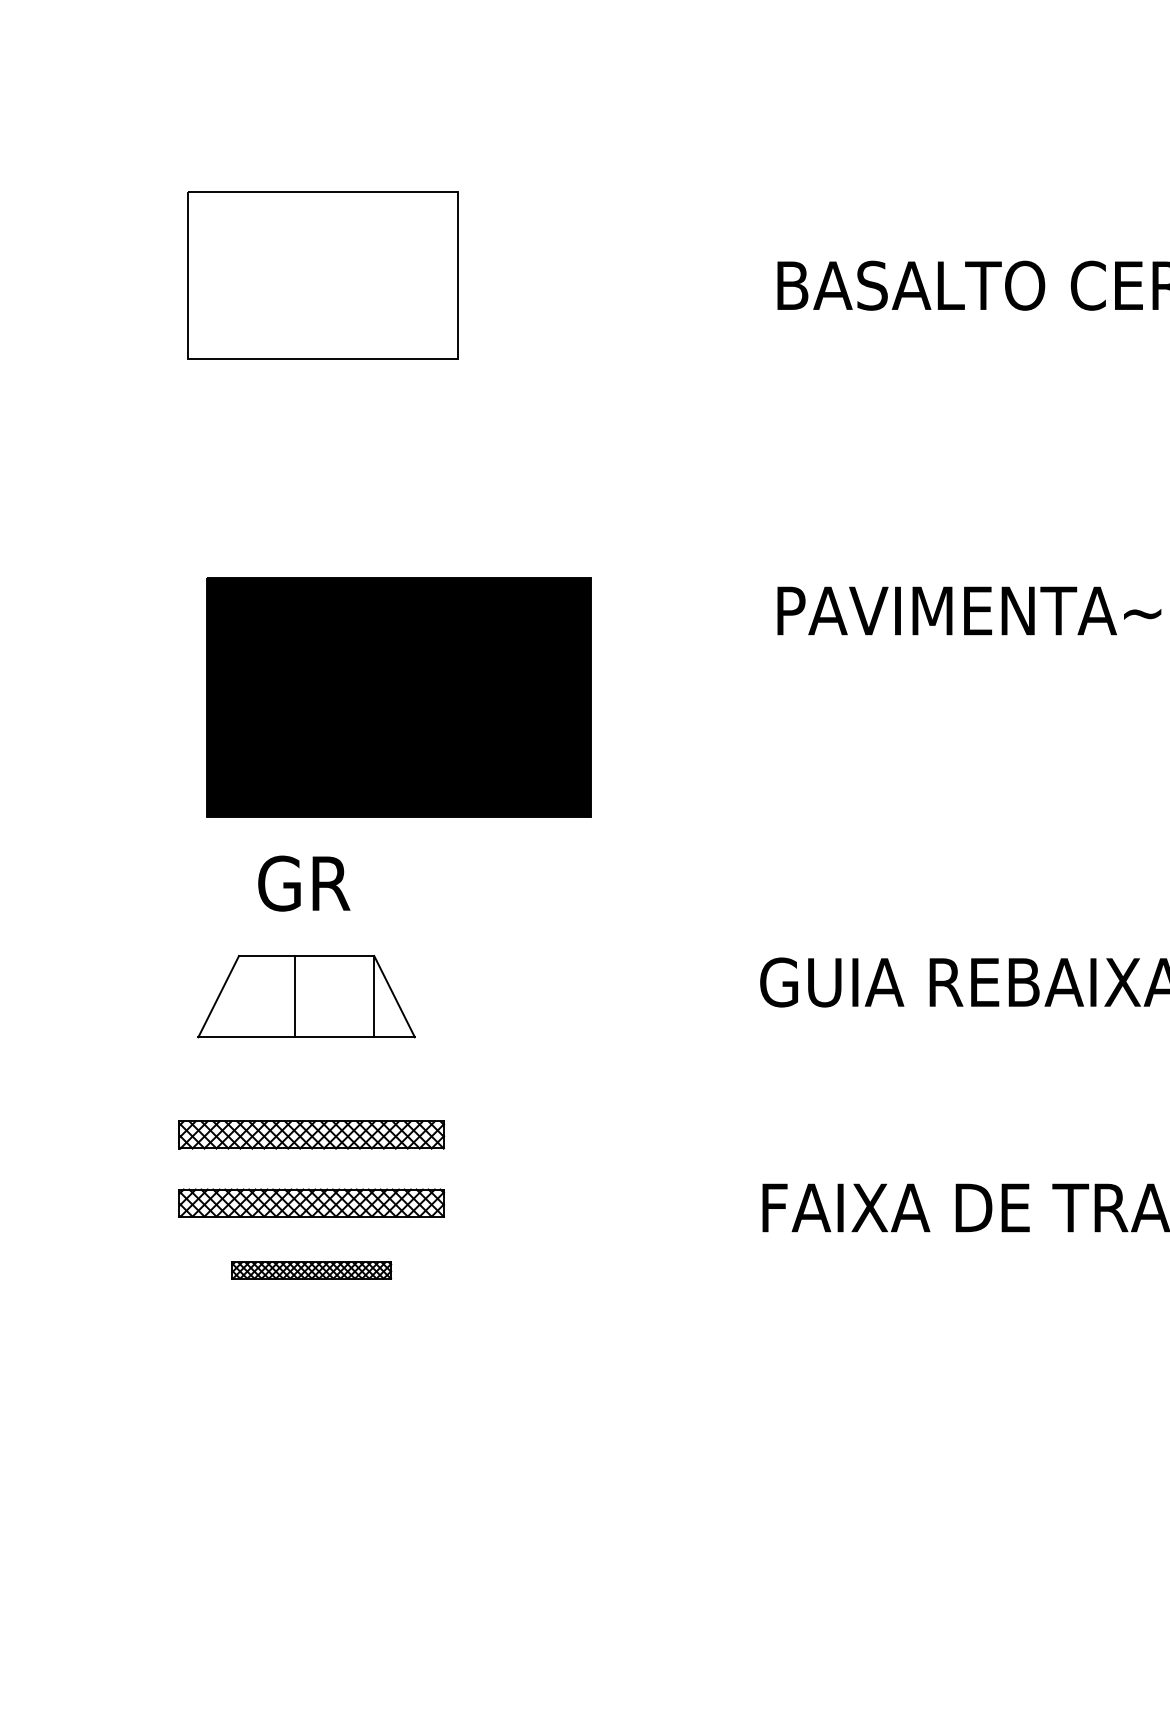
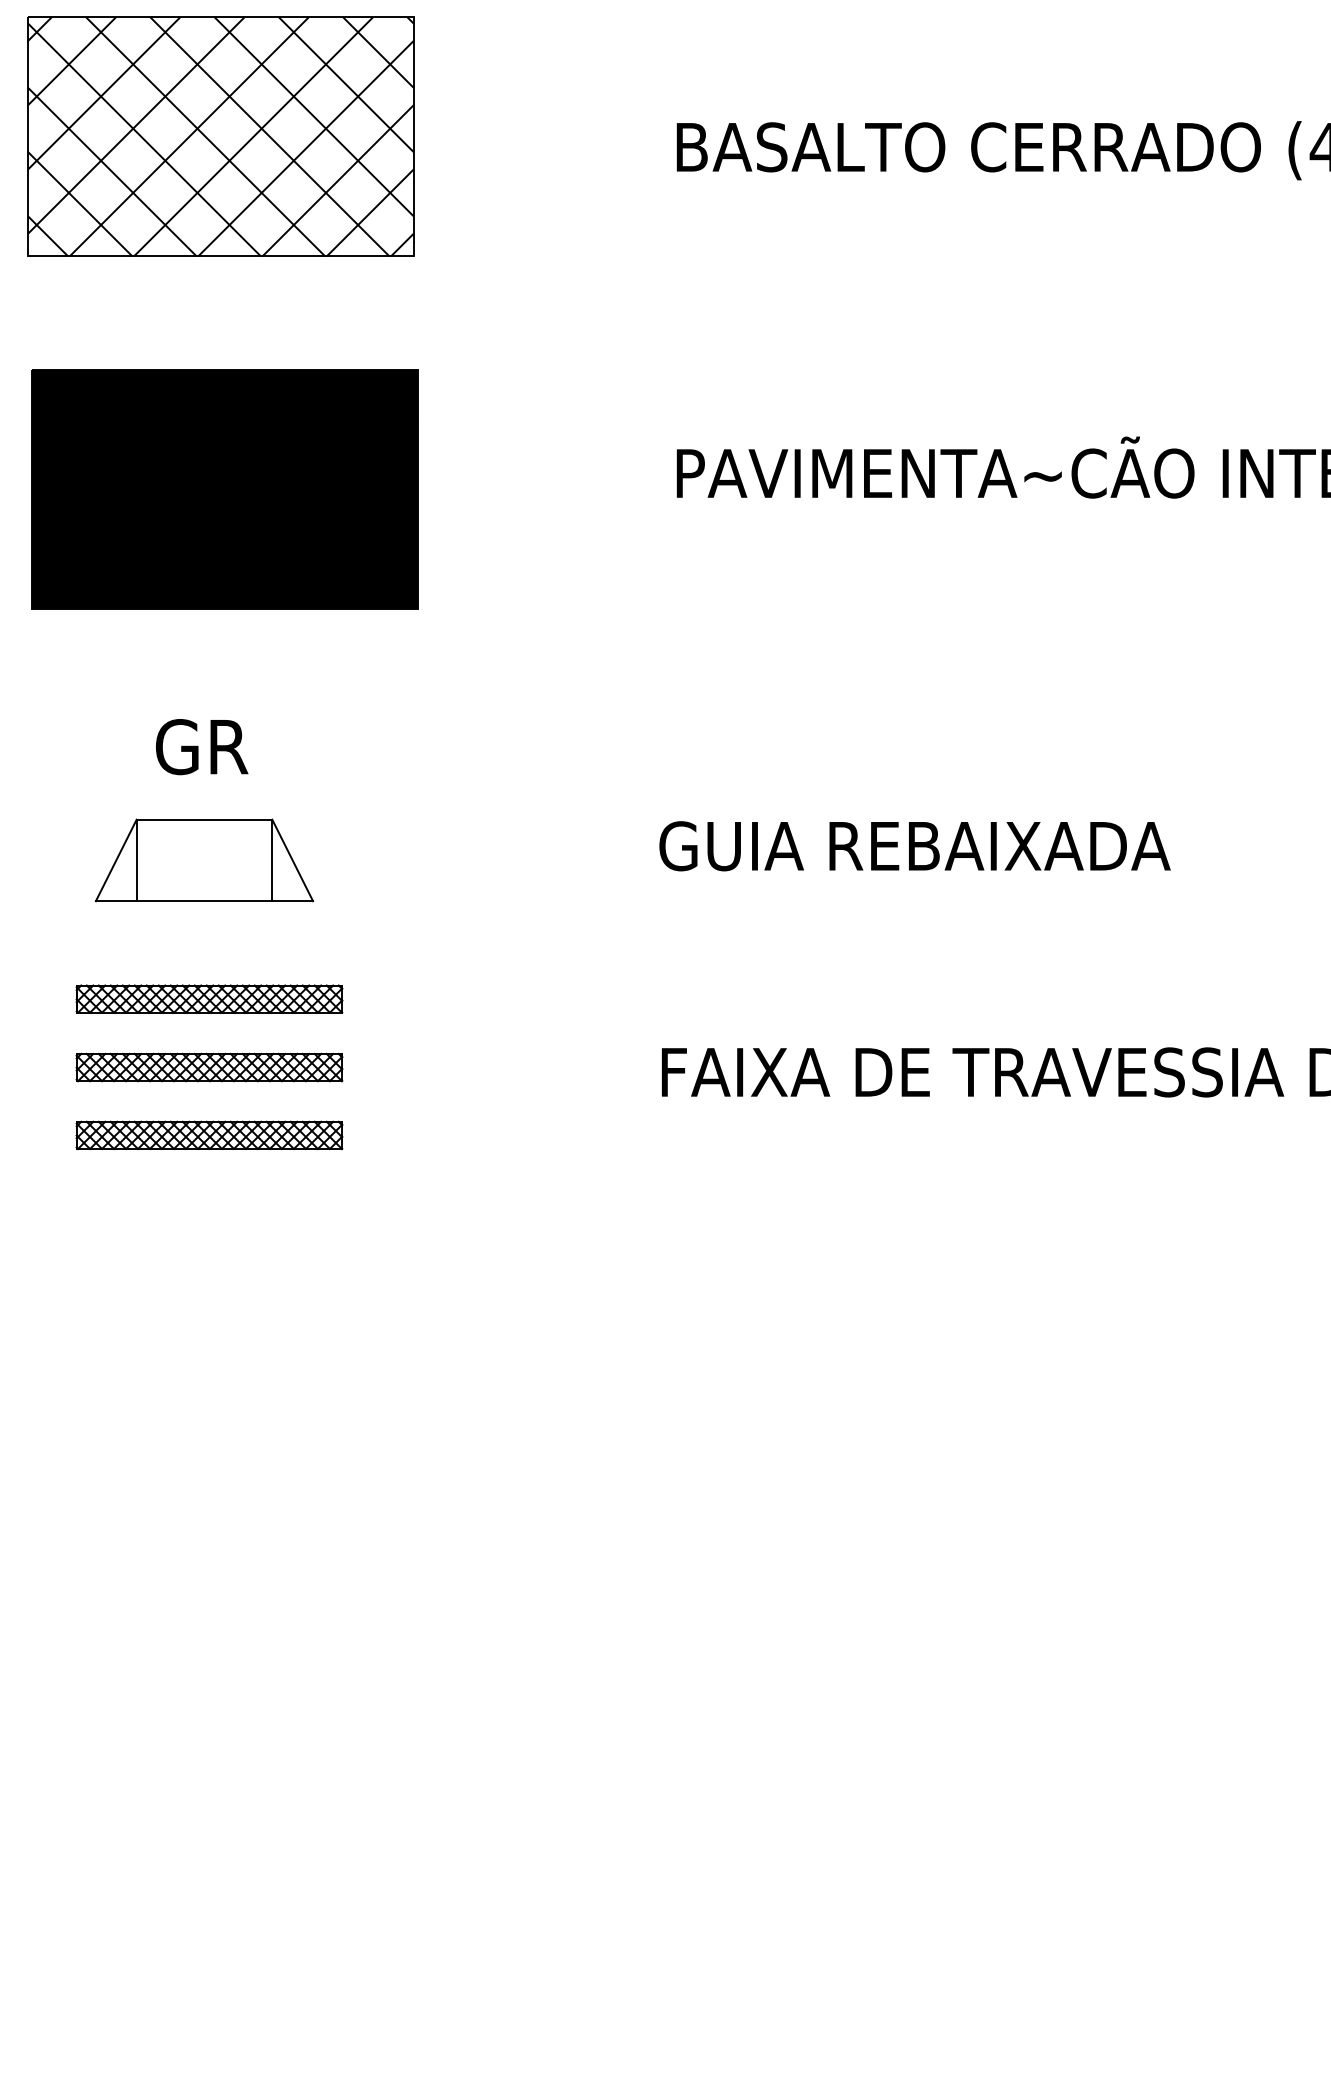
part: (322, 274) -> (220, 136), size x1.43
part: (398, 697) -> (224, 489), moved
line: (294, 996) -> (136, 860), moved
part: (311, 1269) -> (209, 1134), size x1.67

